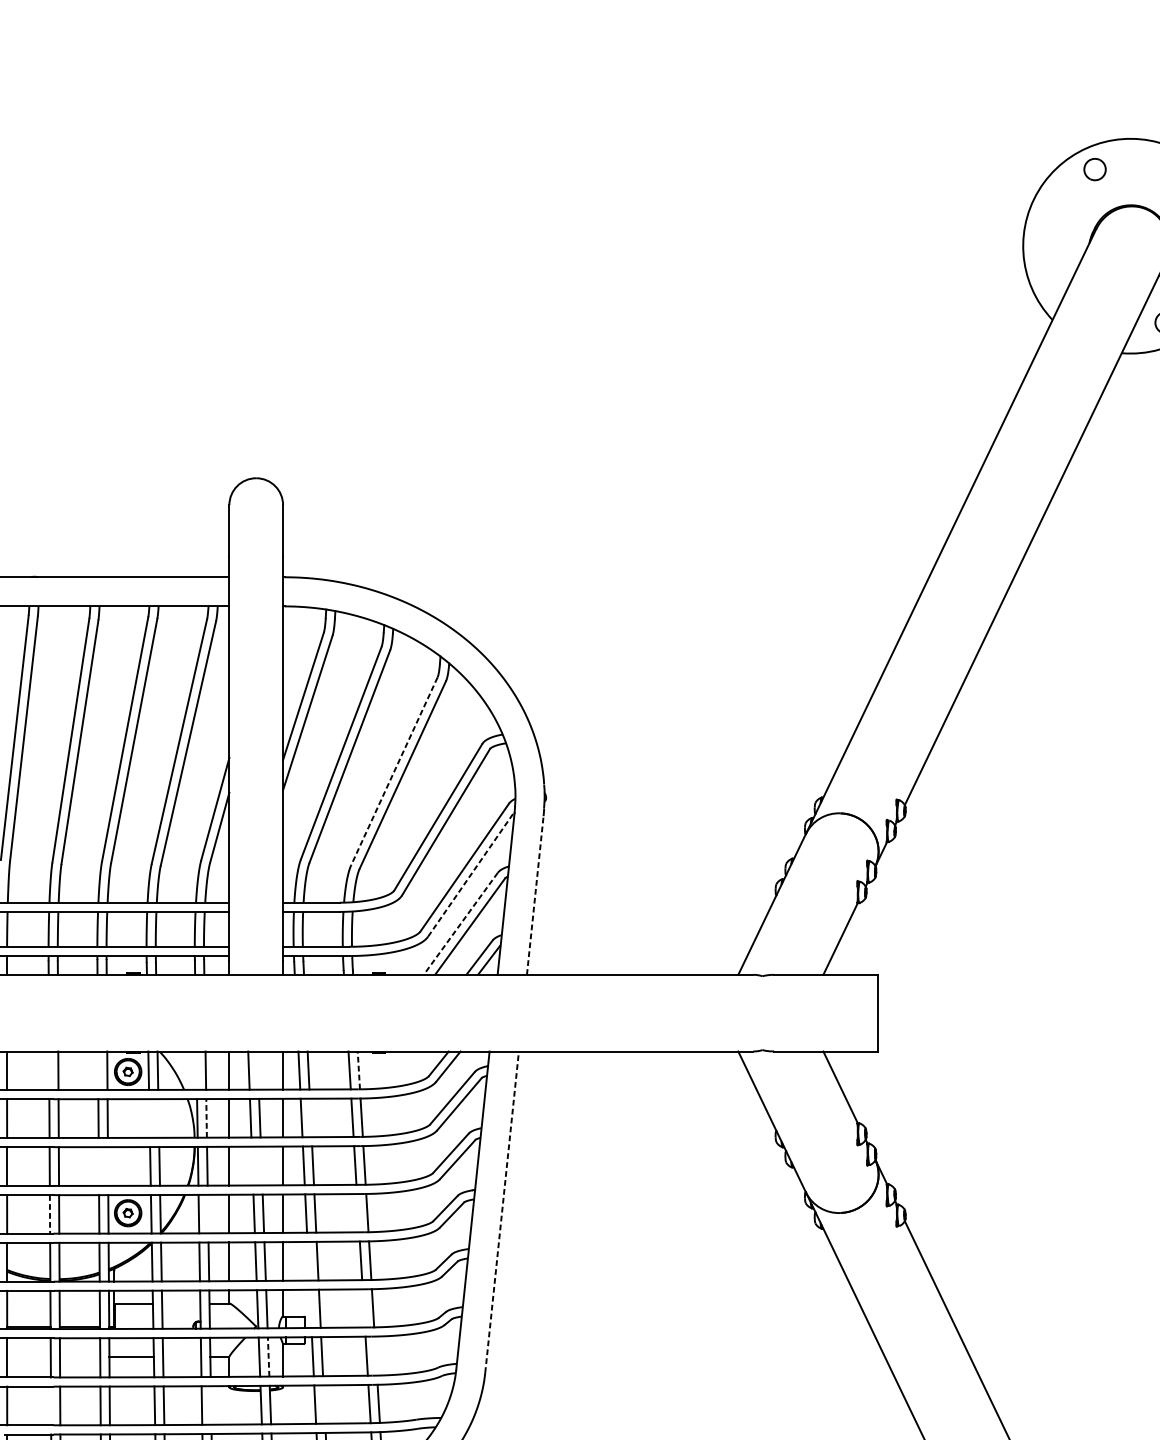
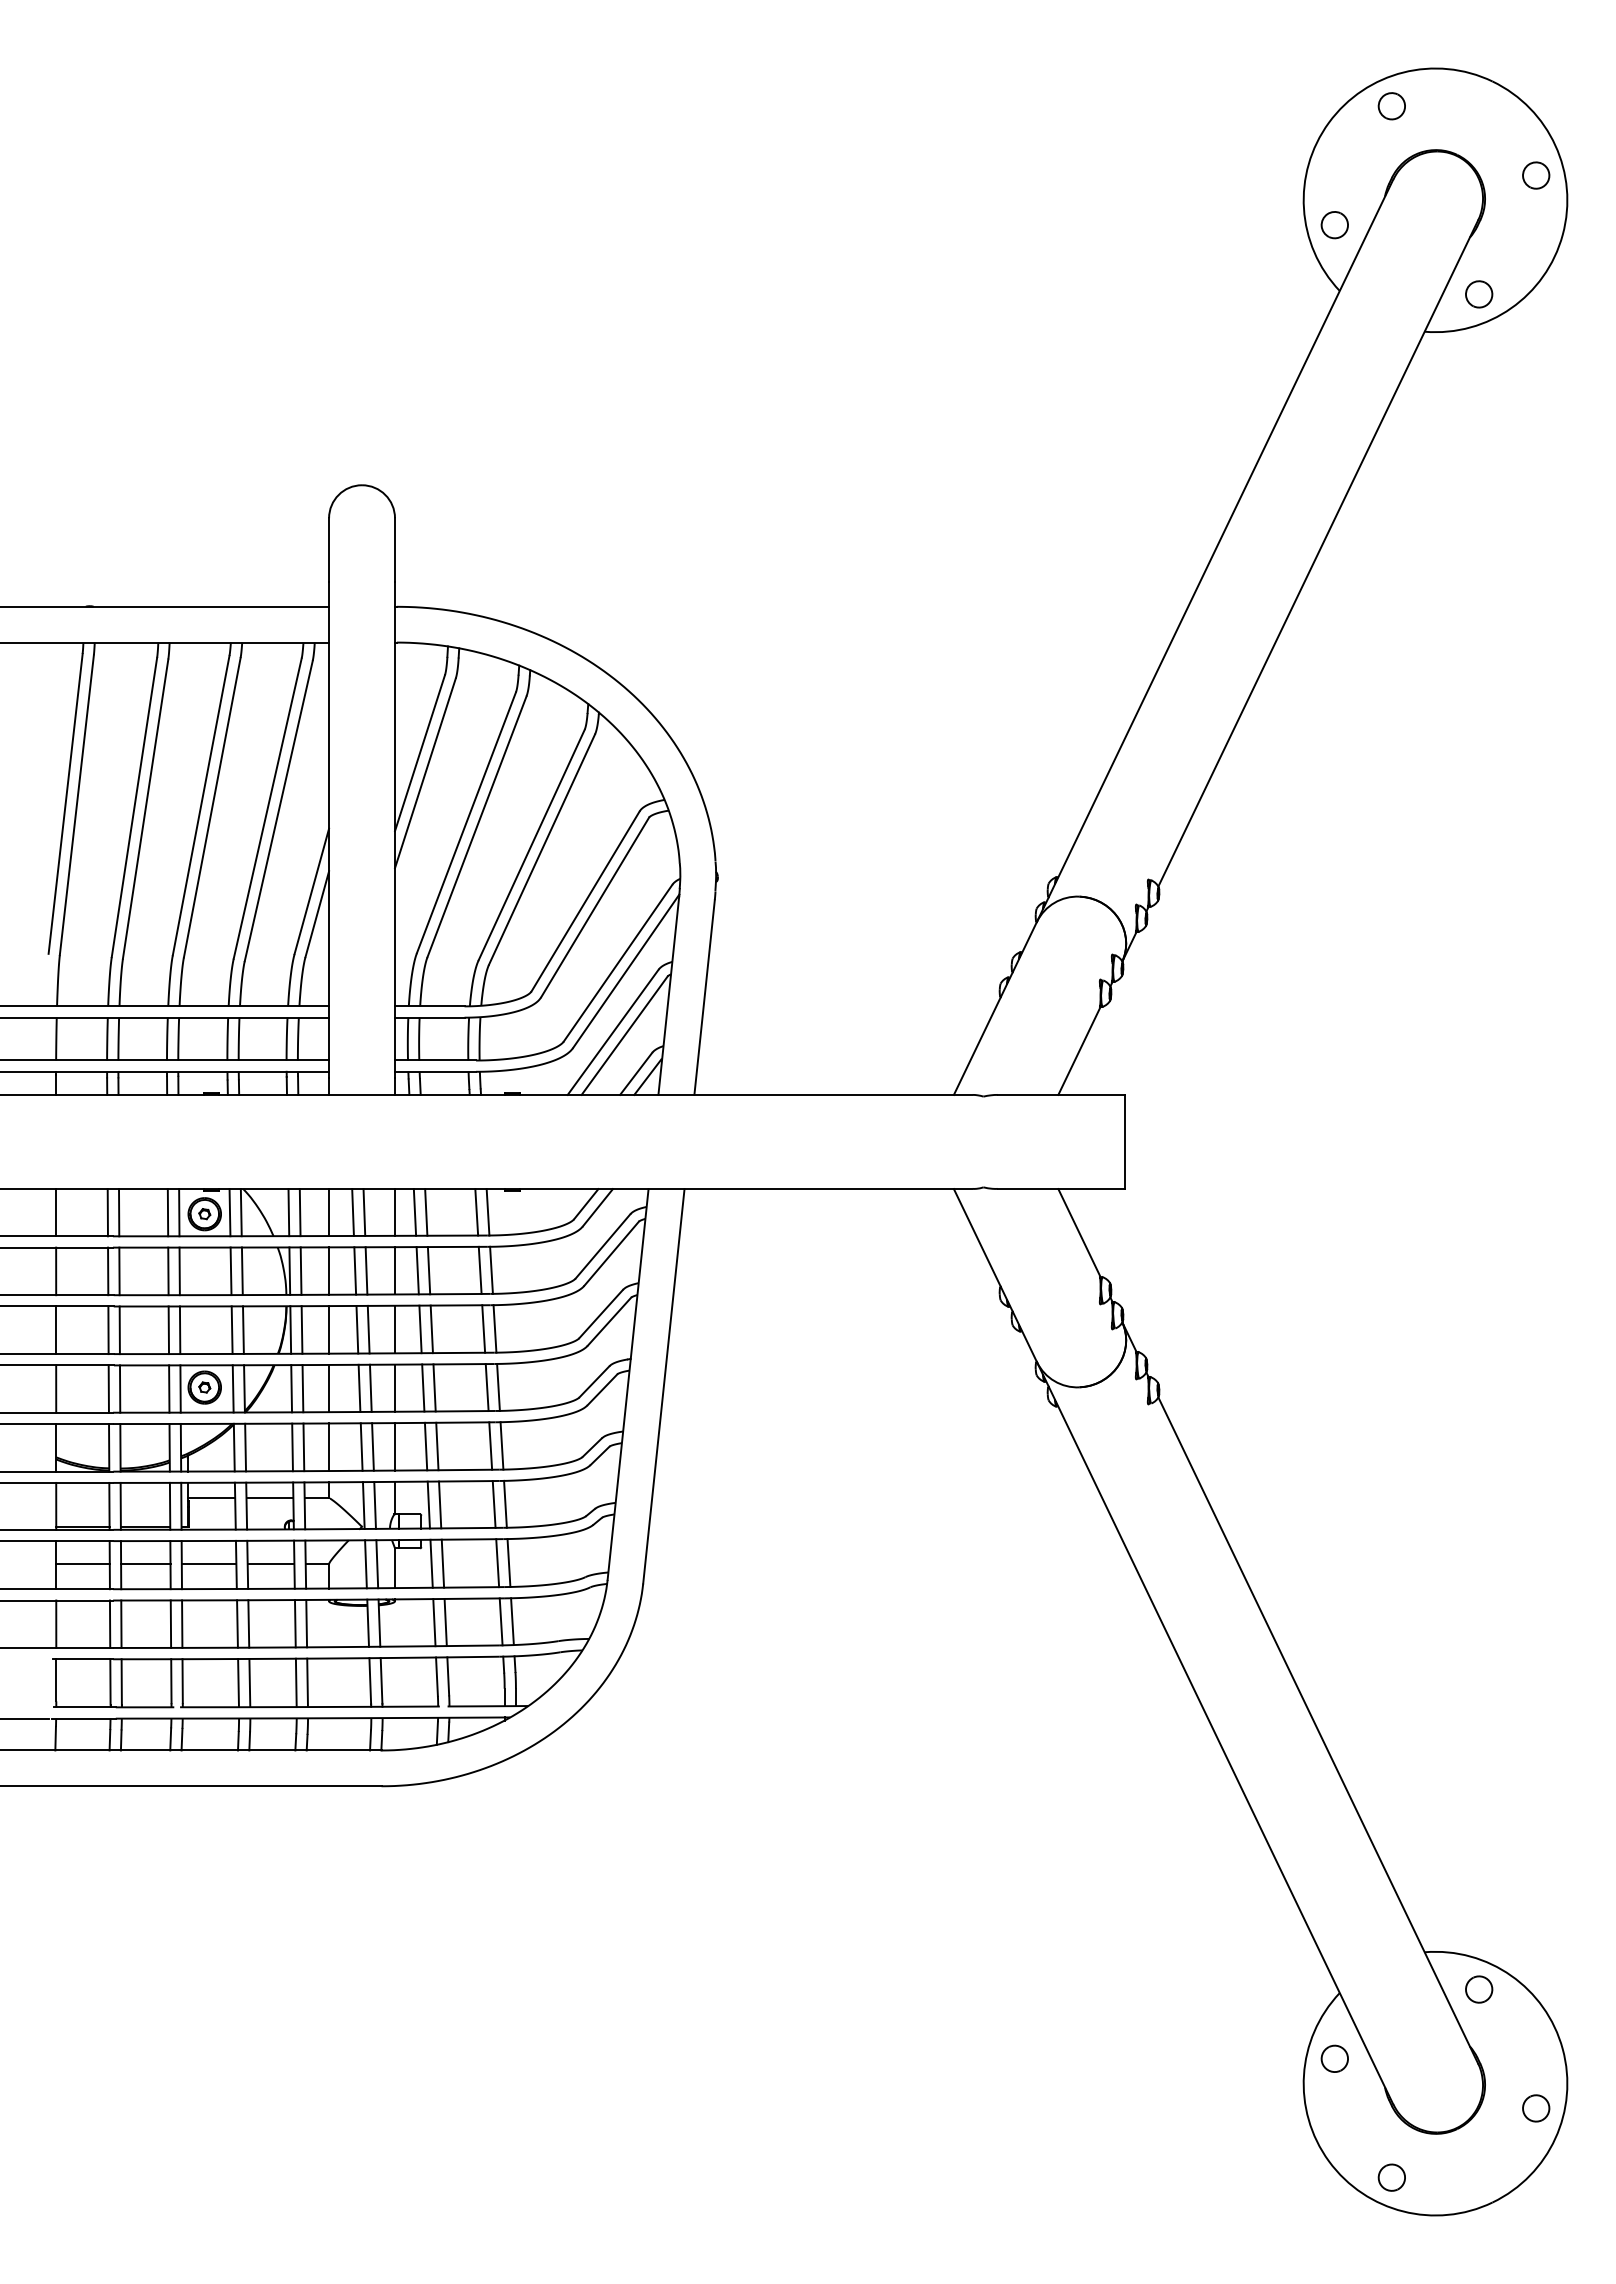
part: (1048, 266) -> (1334, 225), added
line: (394, 771) -> (531, 845), dashed -> solid
line: (471, 873) -> (626, 970), dashed -> solid
line: (535, 895) -> (704, 997), dashed -> solid
line: (460, 923) -> (612, 1032), dashed -> solid
line: (359, 1069) -> (488, 1211), dashed -> solid
line: (48, 1070) -> (107, 1212), added
line: (97, 1070) -> (167, 1212), added
line: (196, 1070) -> (288, 1212), added
line: (258, 1070) -> (364, 1212), added
line: (310, 1117) -> (428, 1270), added
line: (149, 1118) -> (230, 1271), added
line: (158, 1118) -> (241, 1271), added
line: (206, 1118) -> (301, 1271), dashed -> solid
line: (252, 1165) -> (357, 1329), added
line: (261, 1165) -> (368, 1329), added
line: (98, 1166) -> (168, 1330), added
line: (107, 1166) -> (179, 1330), added
line: (501, 1211) -> (663, 1385), dashed -> solid
line: (207, 1213) -> (302, 1388), added
line: (357, 1213) -> (486, 1387), added
line: (49, 1214) -> (108, 1389), dashed -> solid
line: (307, 1261) -> (425, 1446), added
line: (180, 1303) -> (269, 1498), added
line: (310, 1308) -> (428, 1504), added
line: (363, 1308) -> (493, 1504), added
line: (375, 1355) -> (508, 1562), added
line: (268, 1356) -> (377, 1563), dashed -> solid
line: (28, 1357) -> (82, 1564), added
line: (79, 1357) -> (145, 1564), added
line: (181, 1357) -> (270, 1564), added
line: (324, 1404) -> (445, 1622), added
line: (50, 1405) -> (109, 1623), added
line: (211, 1405) -> (306, 1623), added

